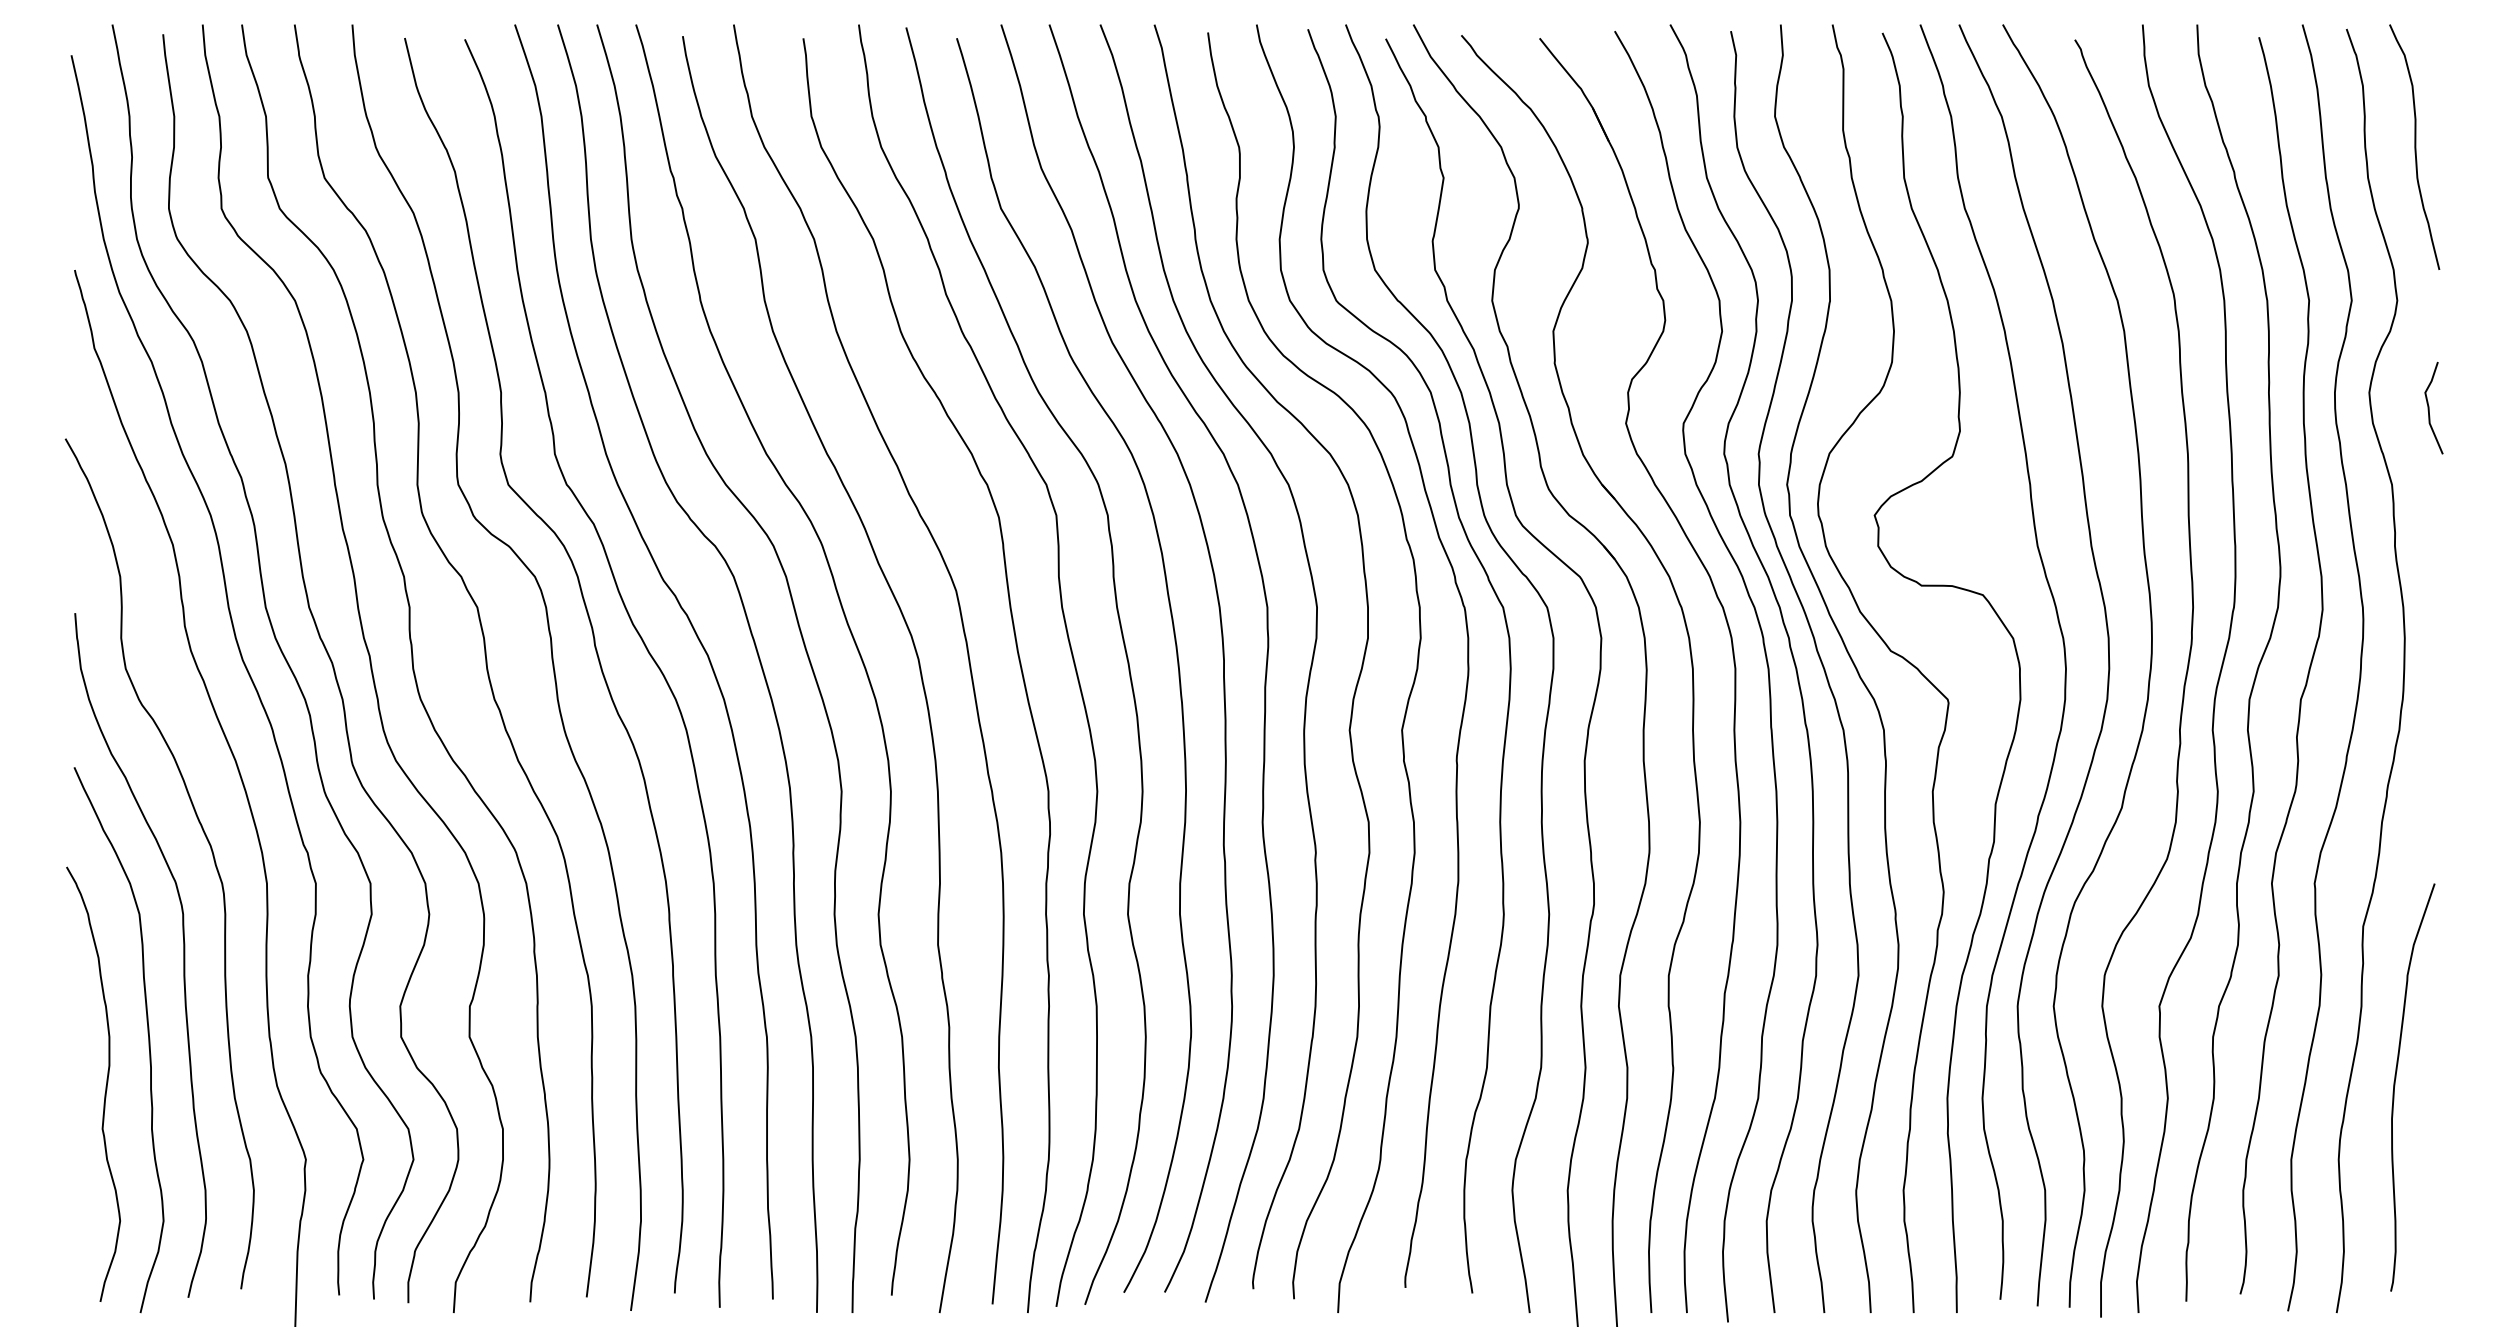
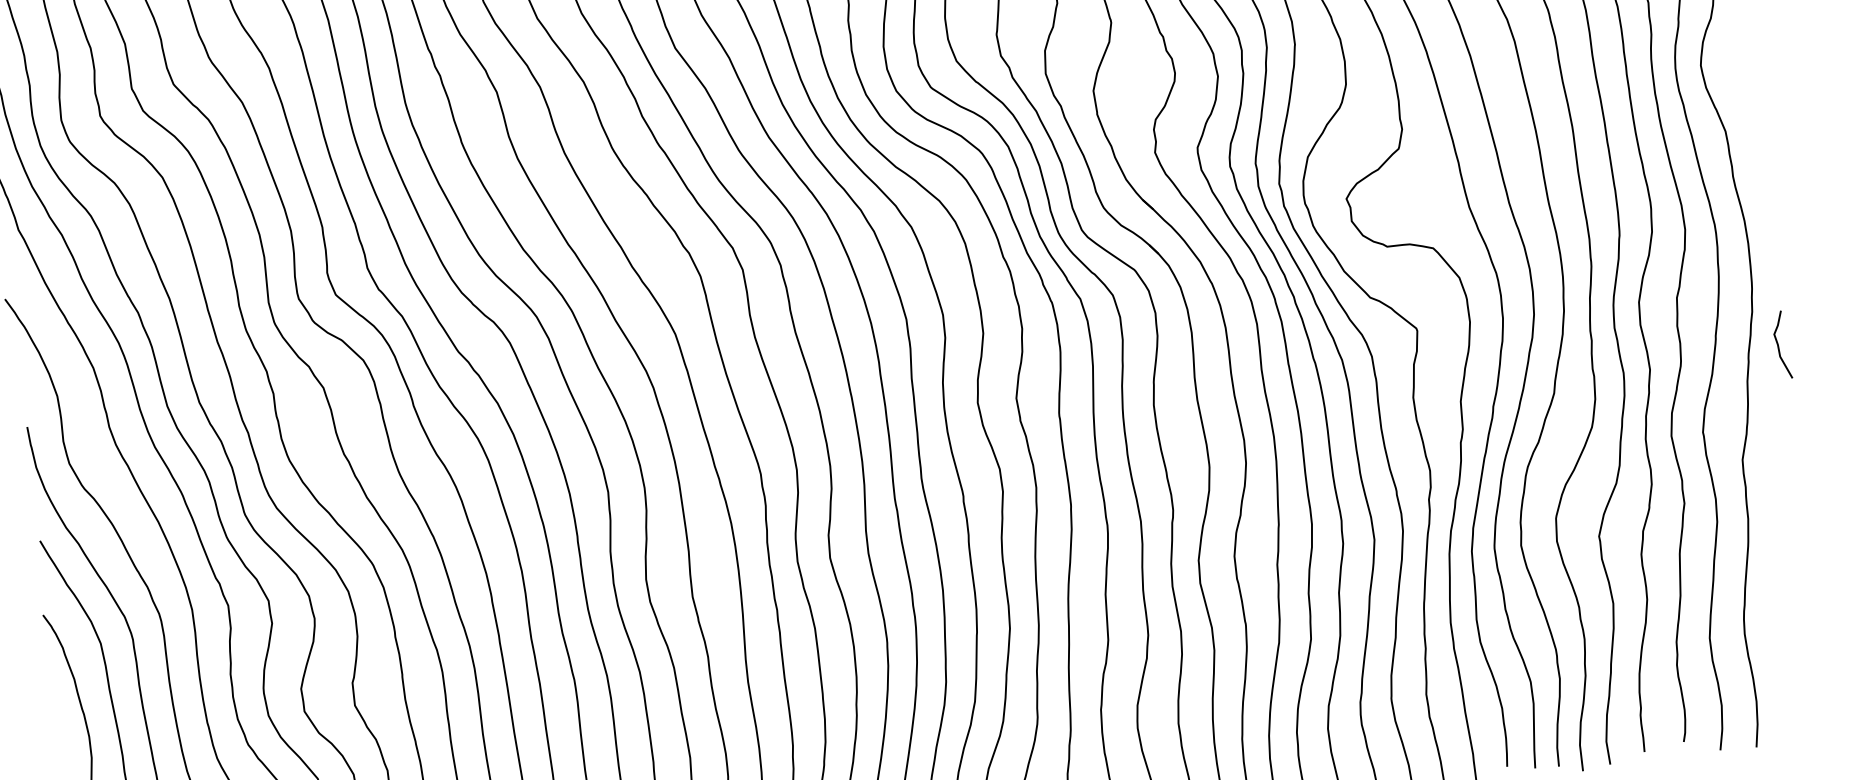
curve: (2429, 407) -> (1778, 344), moved
curve: (2395, 1086) -> (1780, 575), removed

